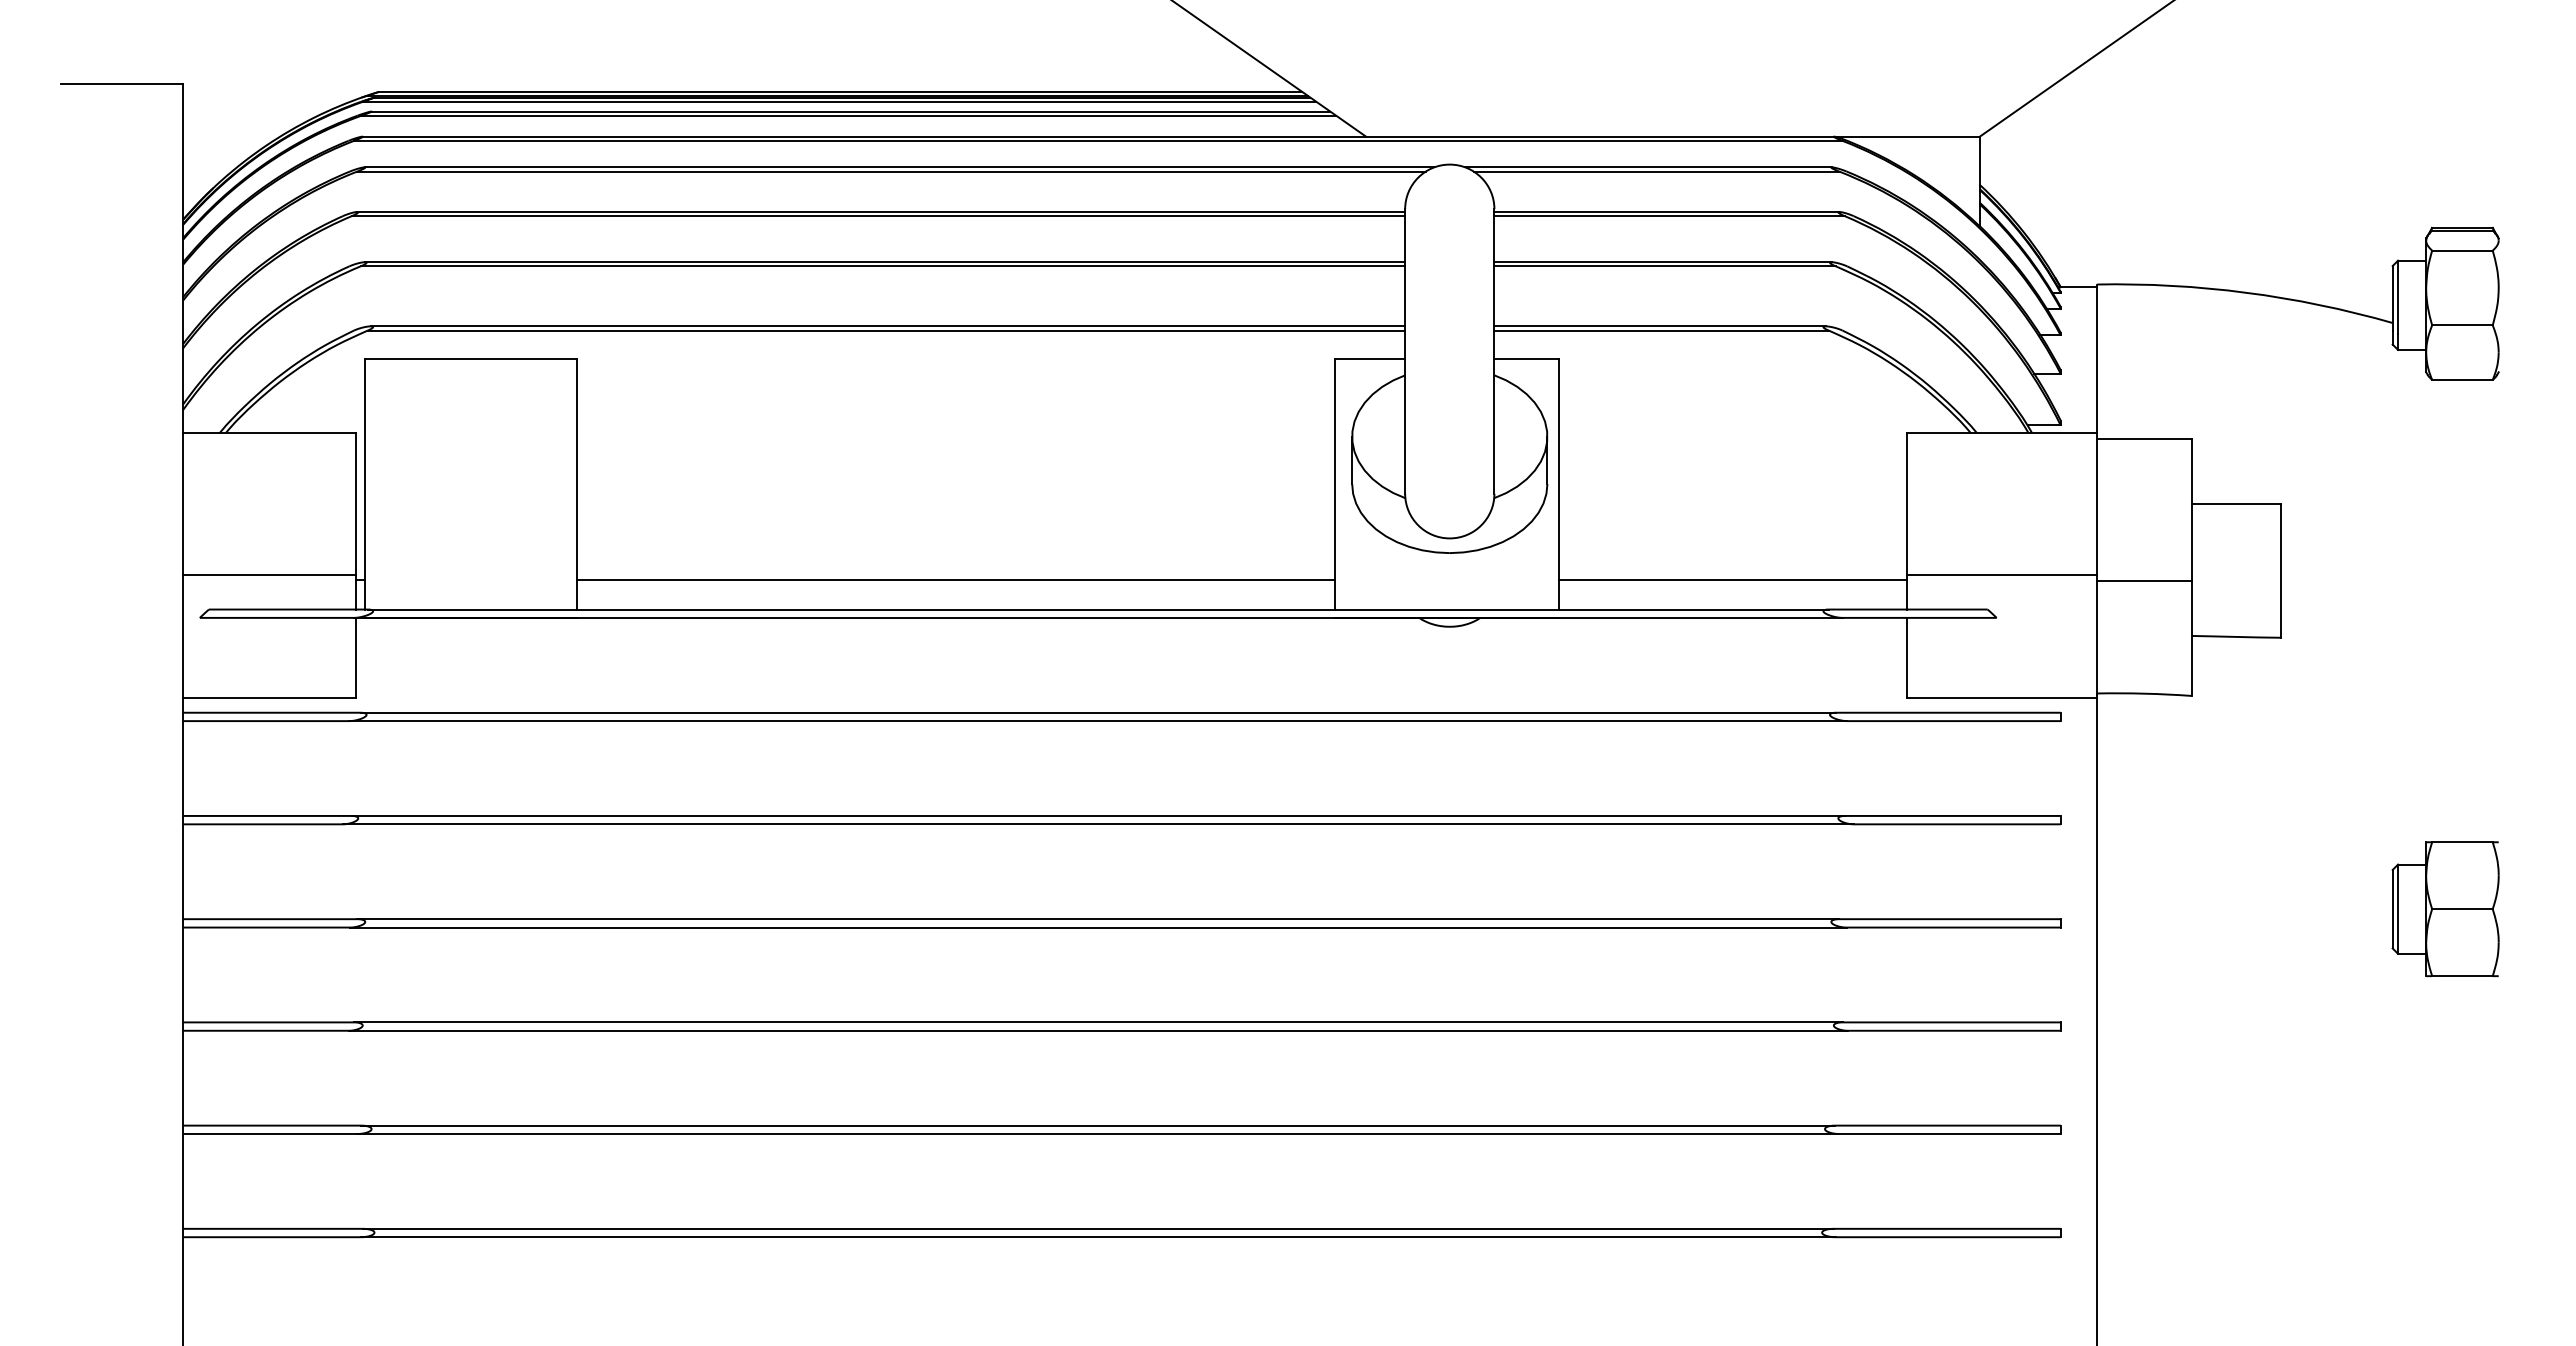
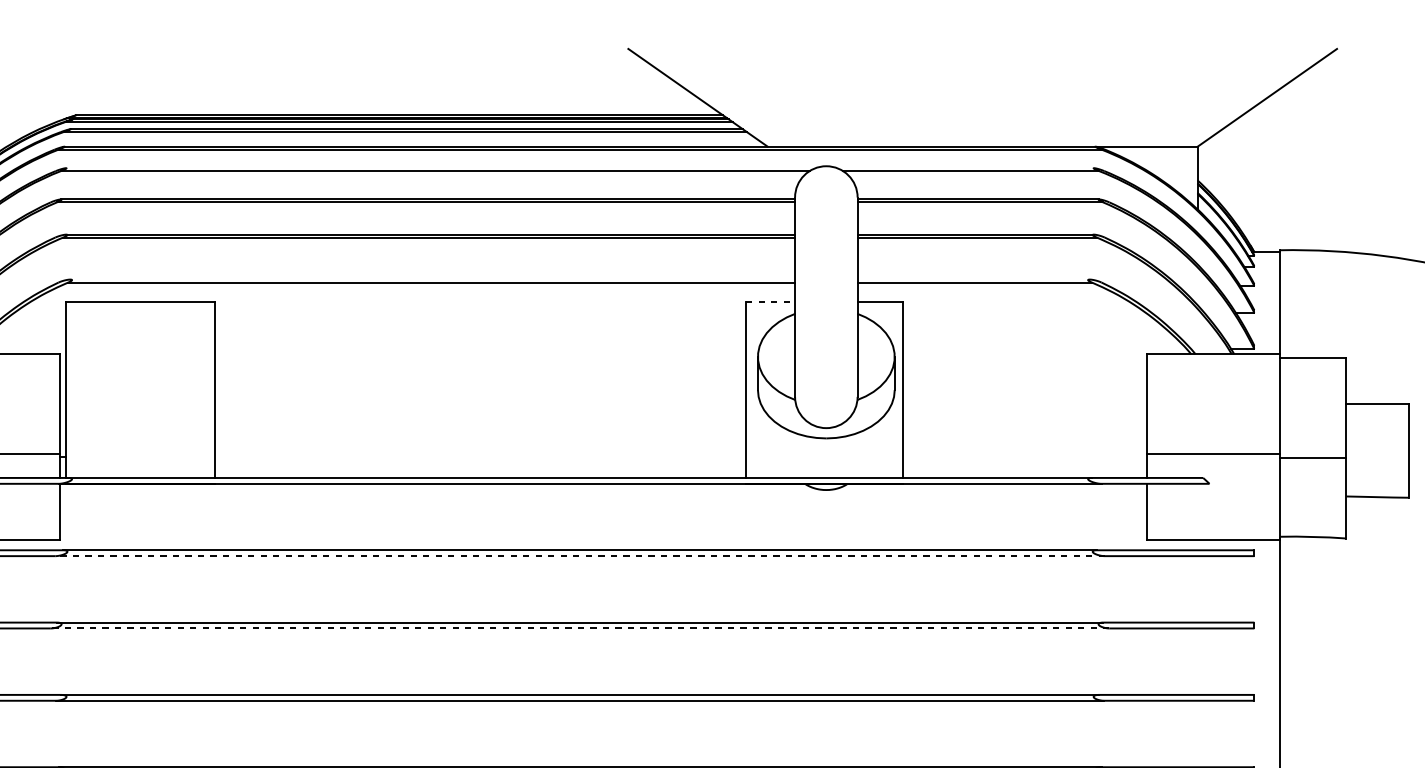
line: (899, 167) -> (440, 168), removed
line: (1648, 167) -> (965, 168), removed
line: (887, 326) -> (432, 279), removed
line: (1659, 326) -> (973, 279), removed
line: (1370, 358) -> (770, 302), solid -> dashed
line: (955, 579) -> (480, 456), removed
line: (1732, 579) -> (1024, 456), removed
line: (1098, 721) -> (580, 556), solid -> dashed
line: (1097, 824) -> (579, 628), solid -> dashed

